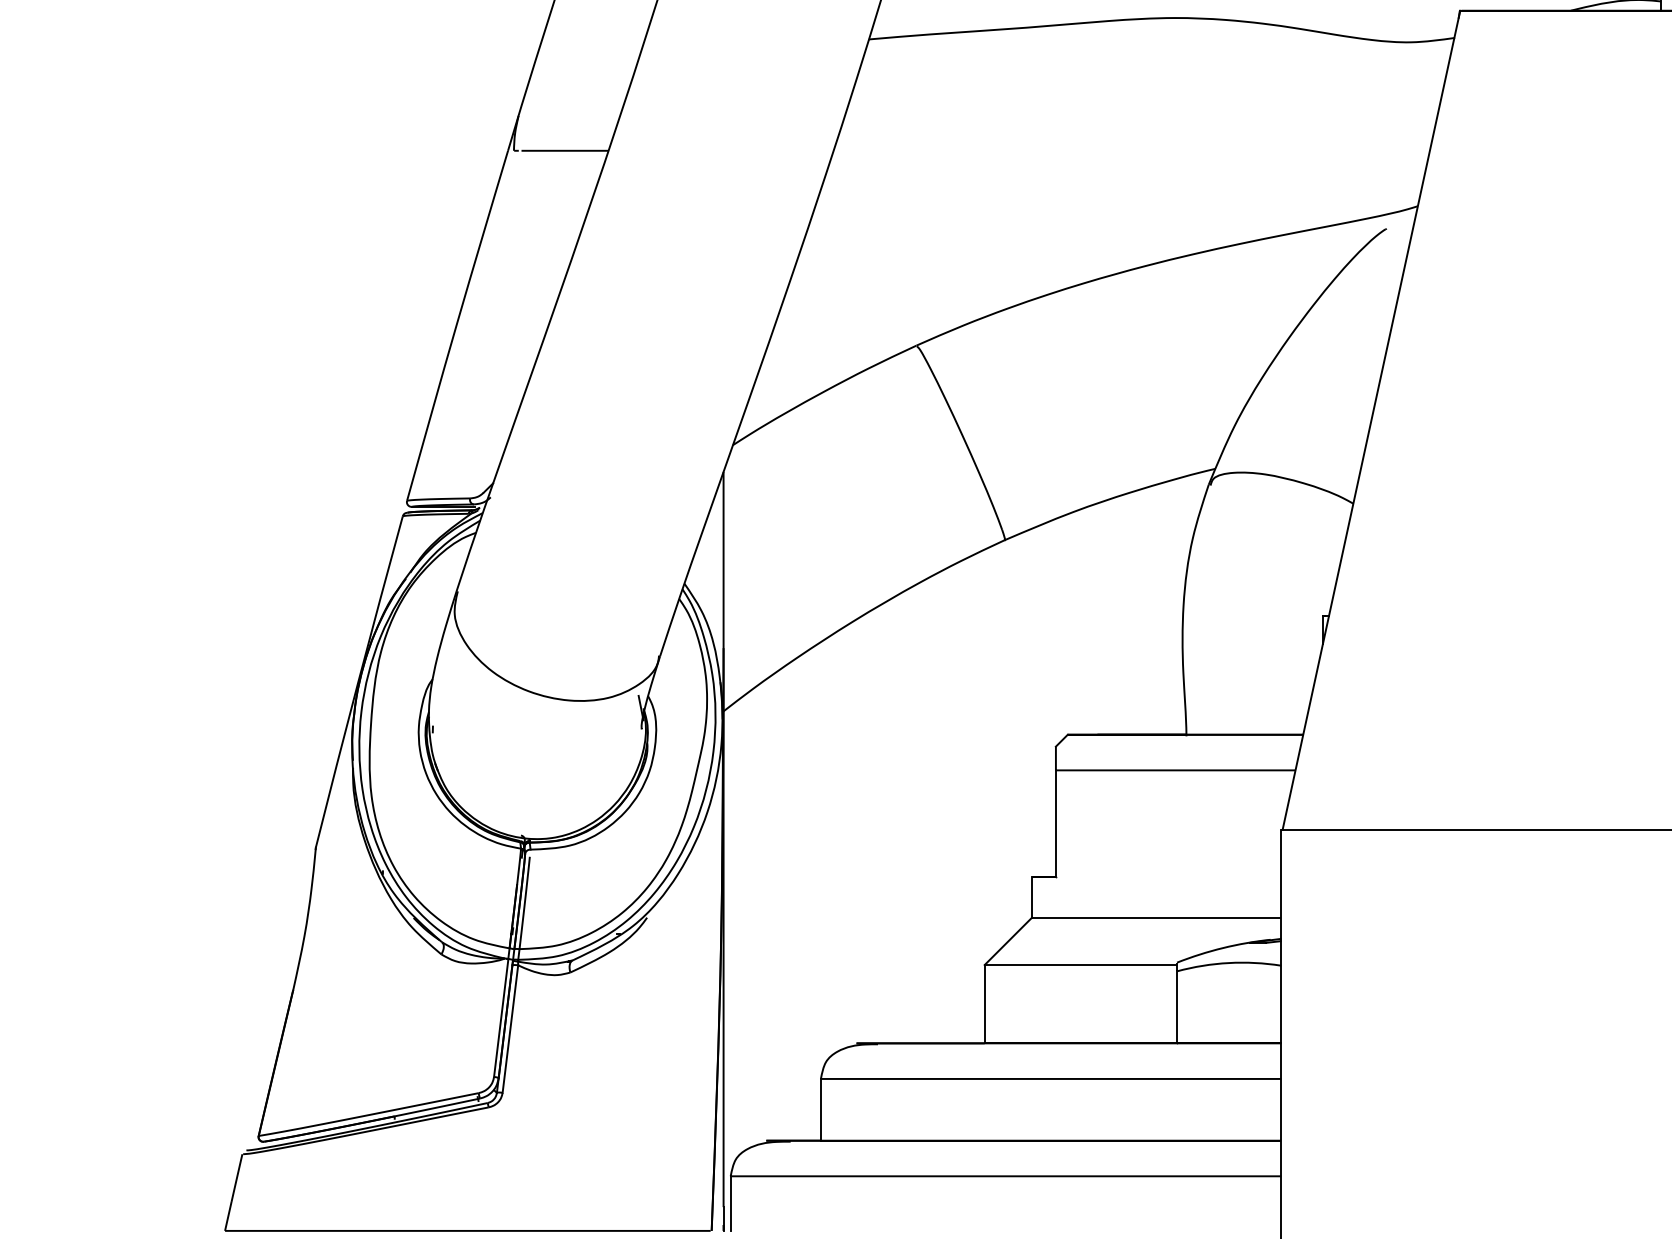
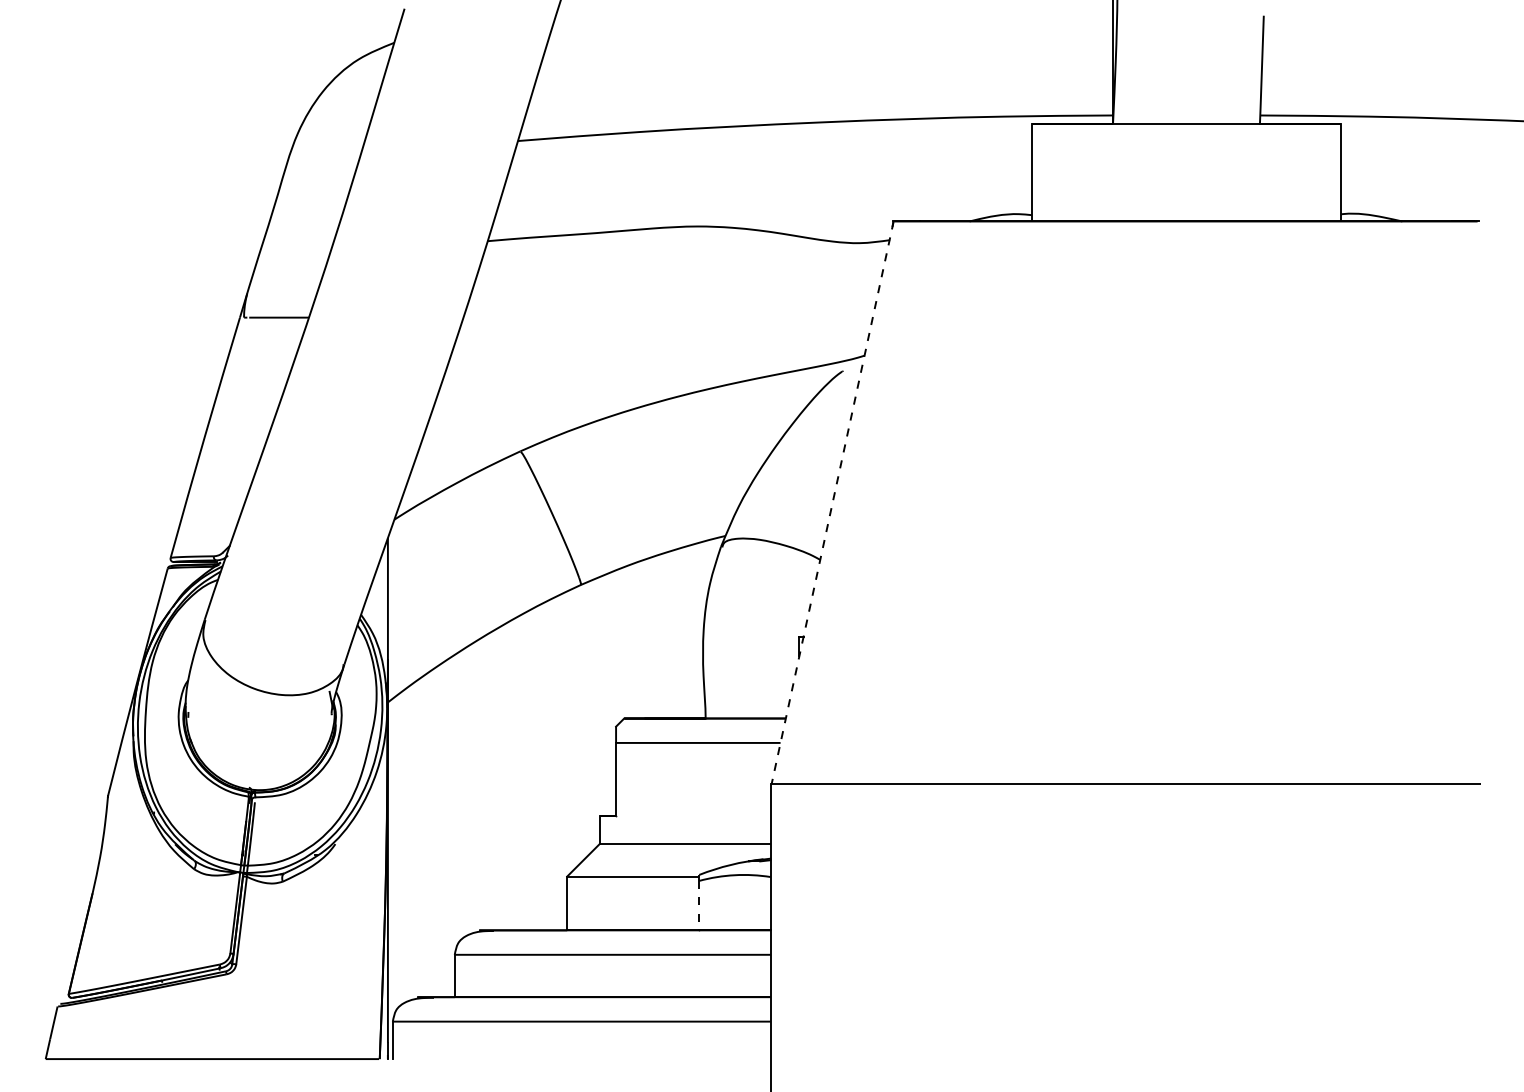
line: (1371, 420) -> (832, 502), solid -> dashed
line: (1177, 1007) -> (699, 905), solid -> dashed

